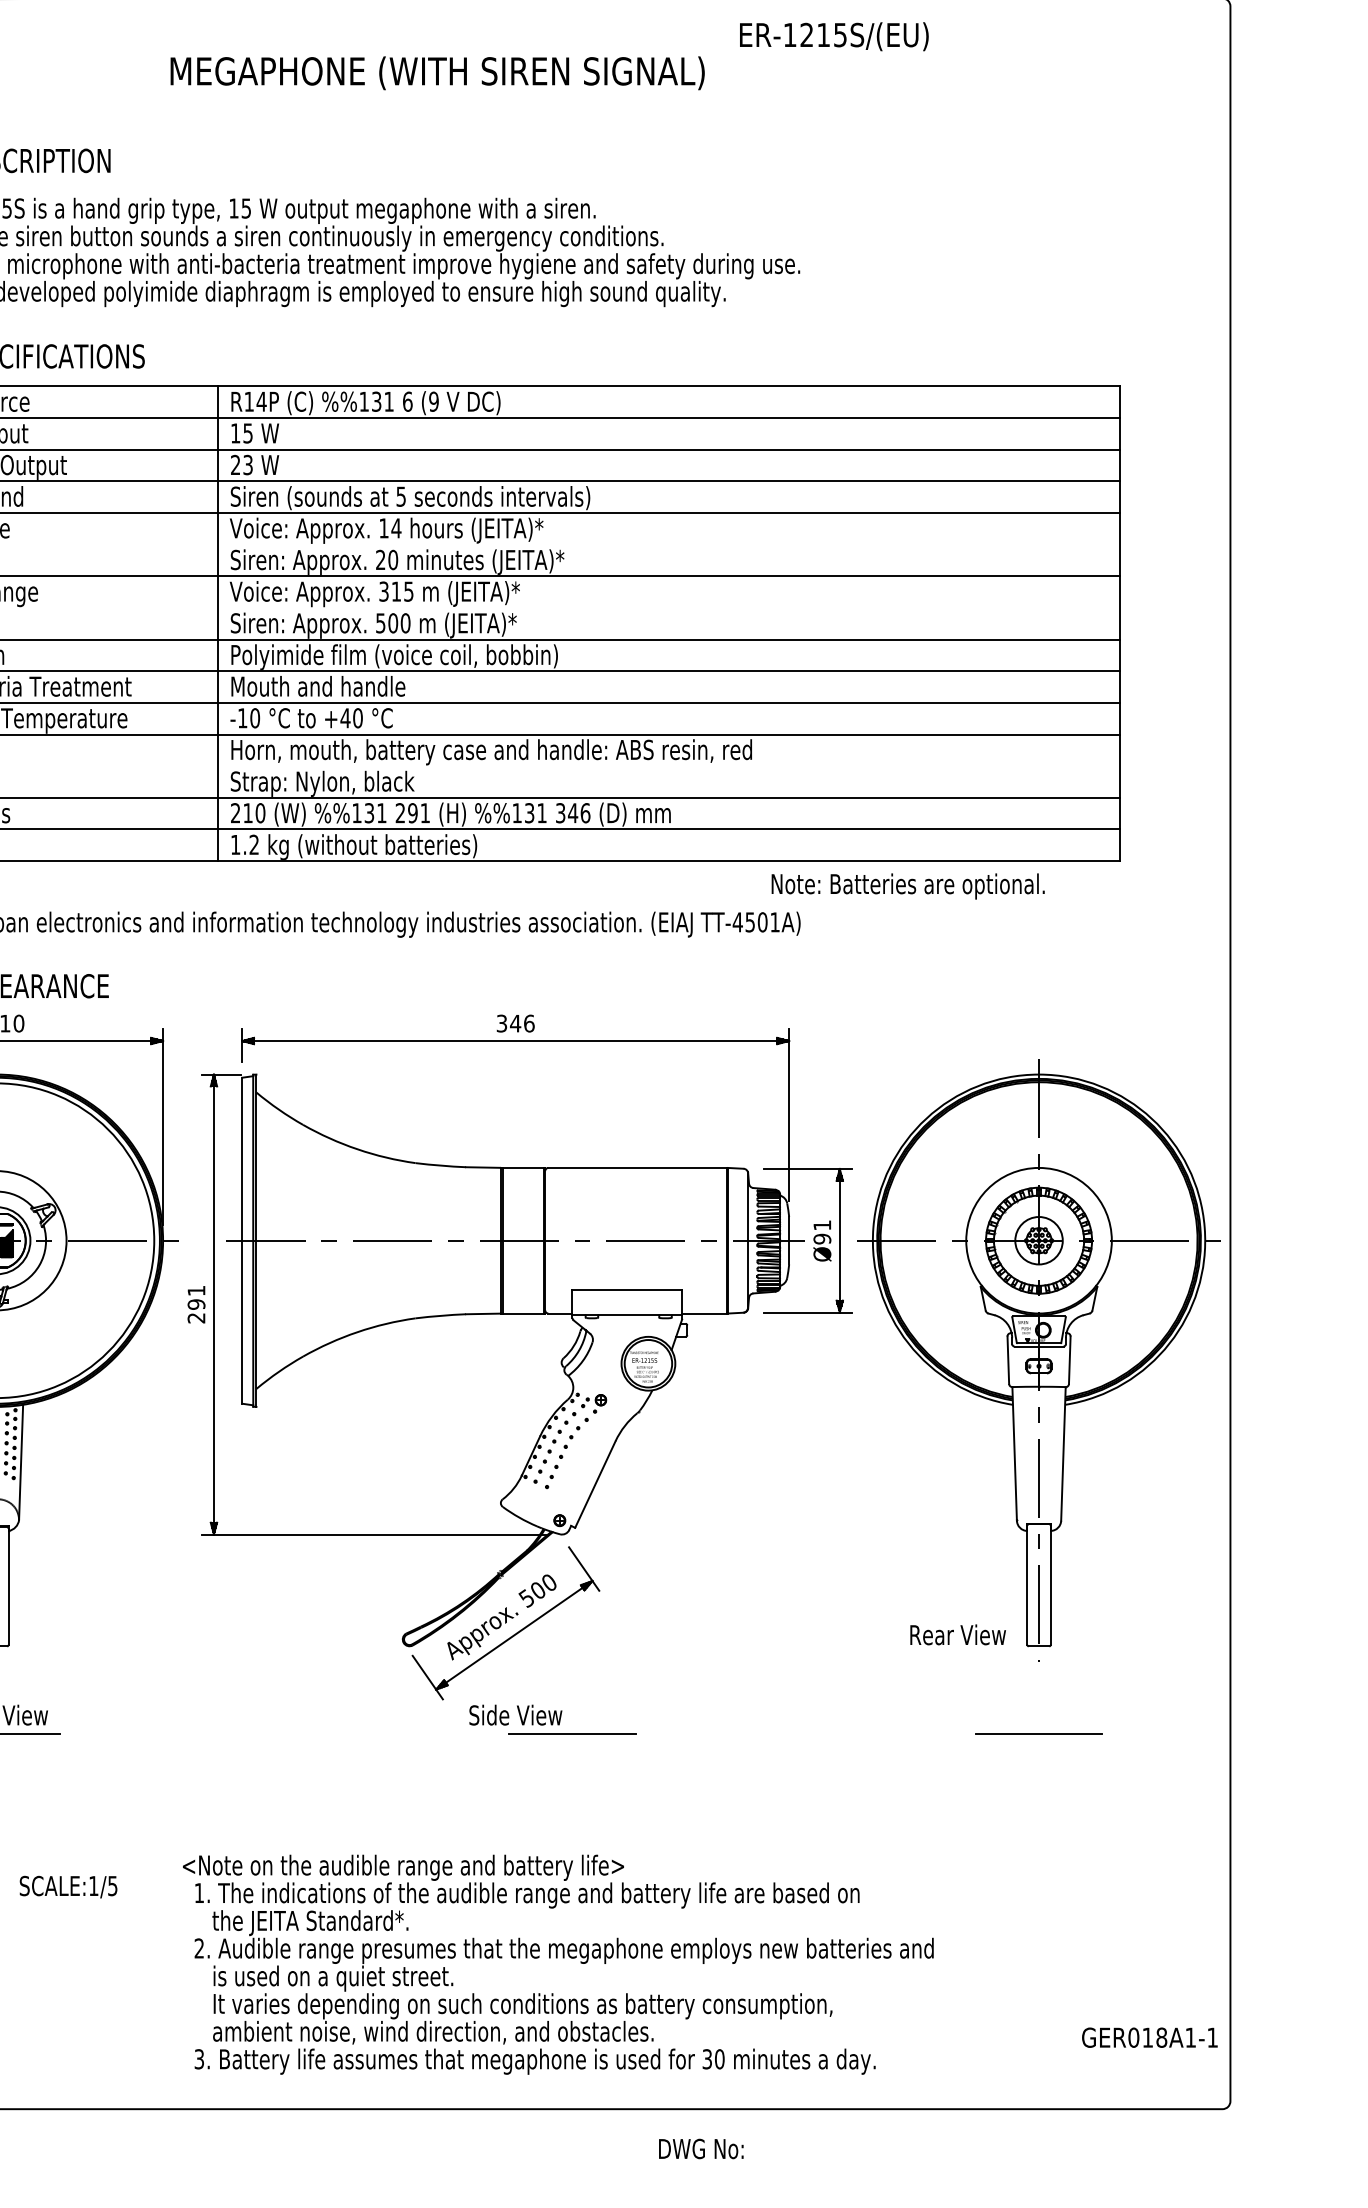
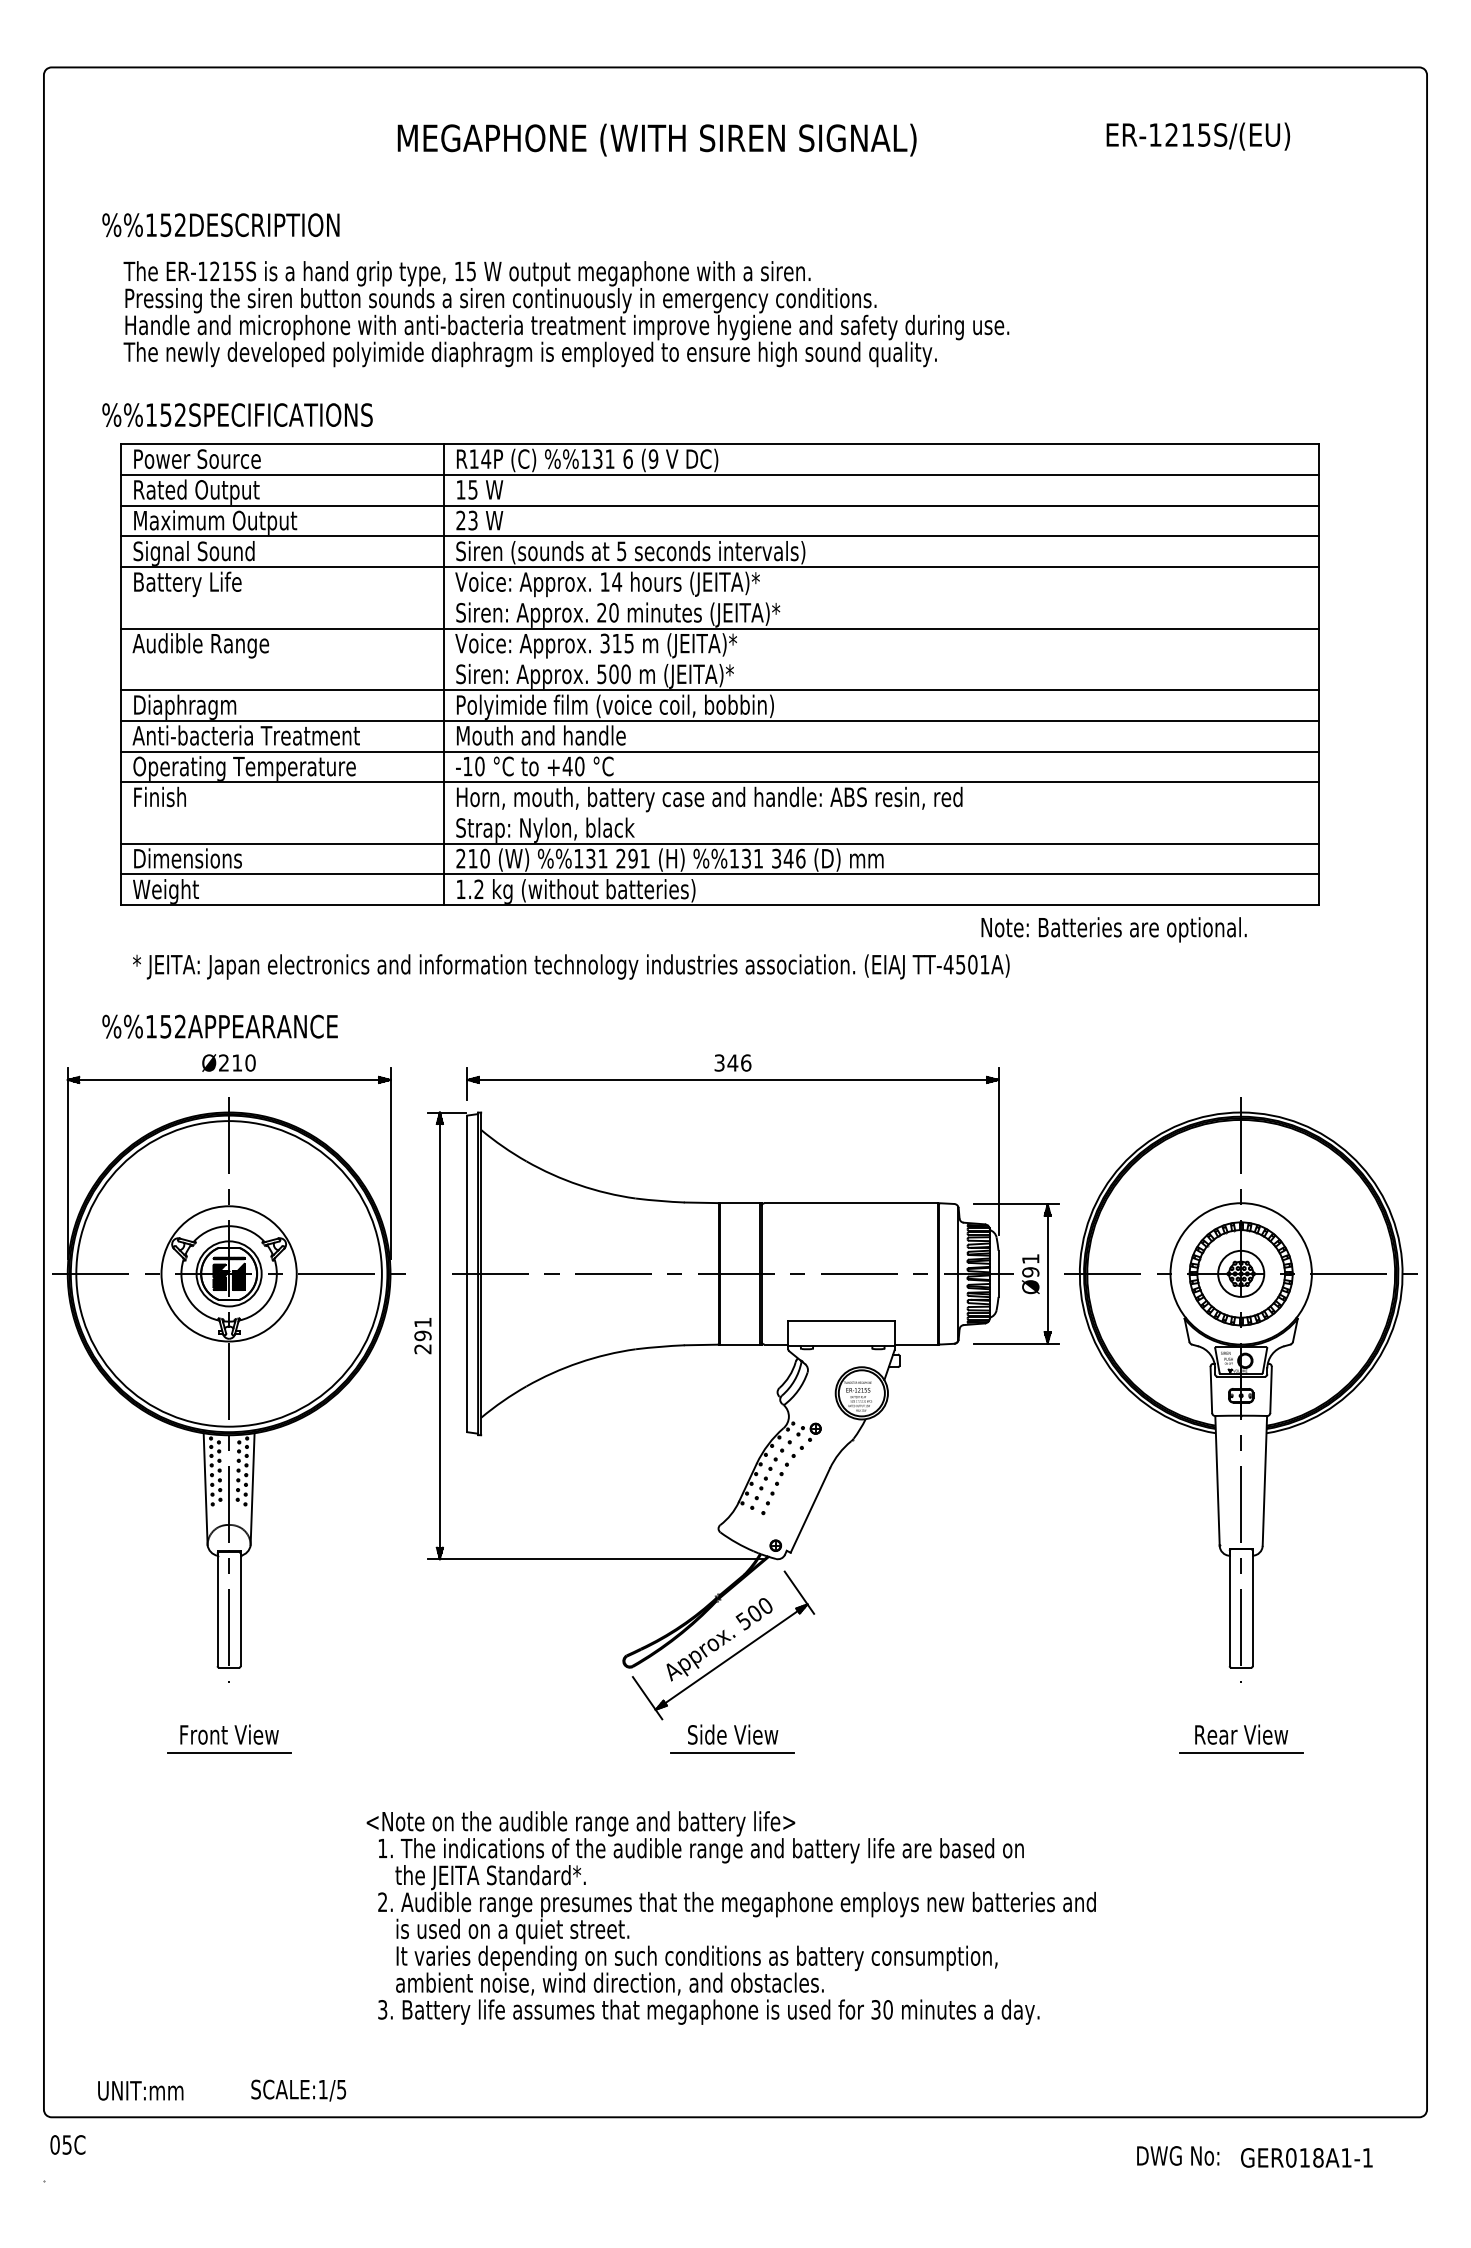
text: (834, 36) -> (1198, 136), moved
text: (958, 1634) -> (1241, 1734), moved
line: (571, 1733) -> (732, 1752), moved
text: (68, 1886) -> (298, 2090), moved
text: (557, 1964) -> (730, 1917), moved
text: (1149, 2037) -> (1306, 2157), moved
text: (701, 2148) -> (1178, 2155), moved

